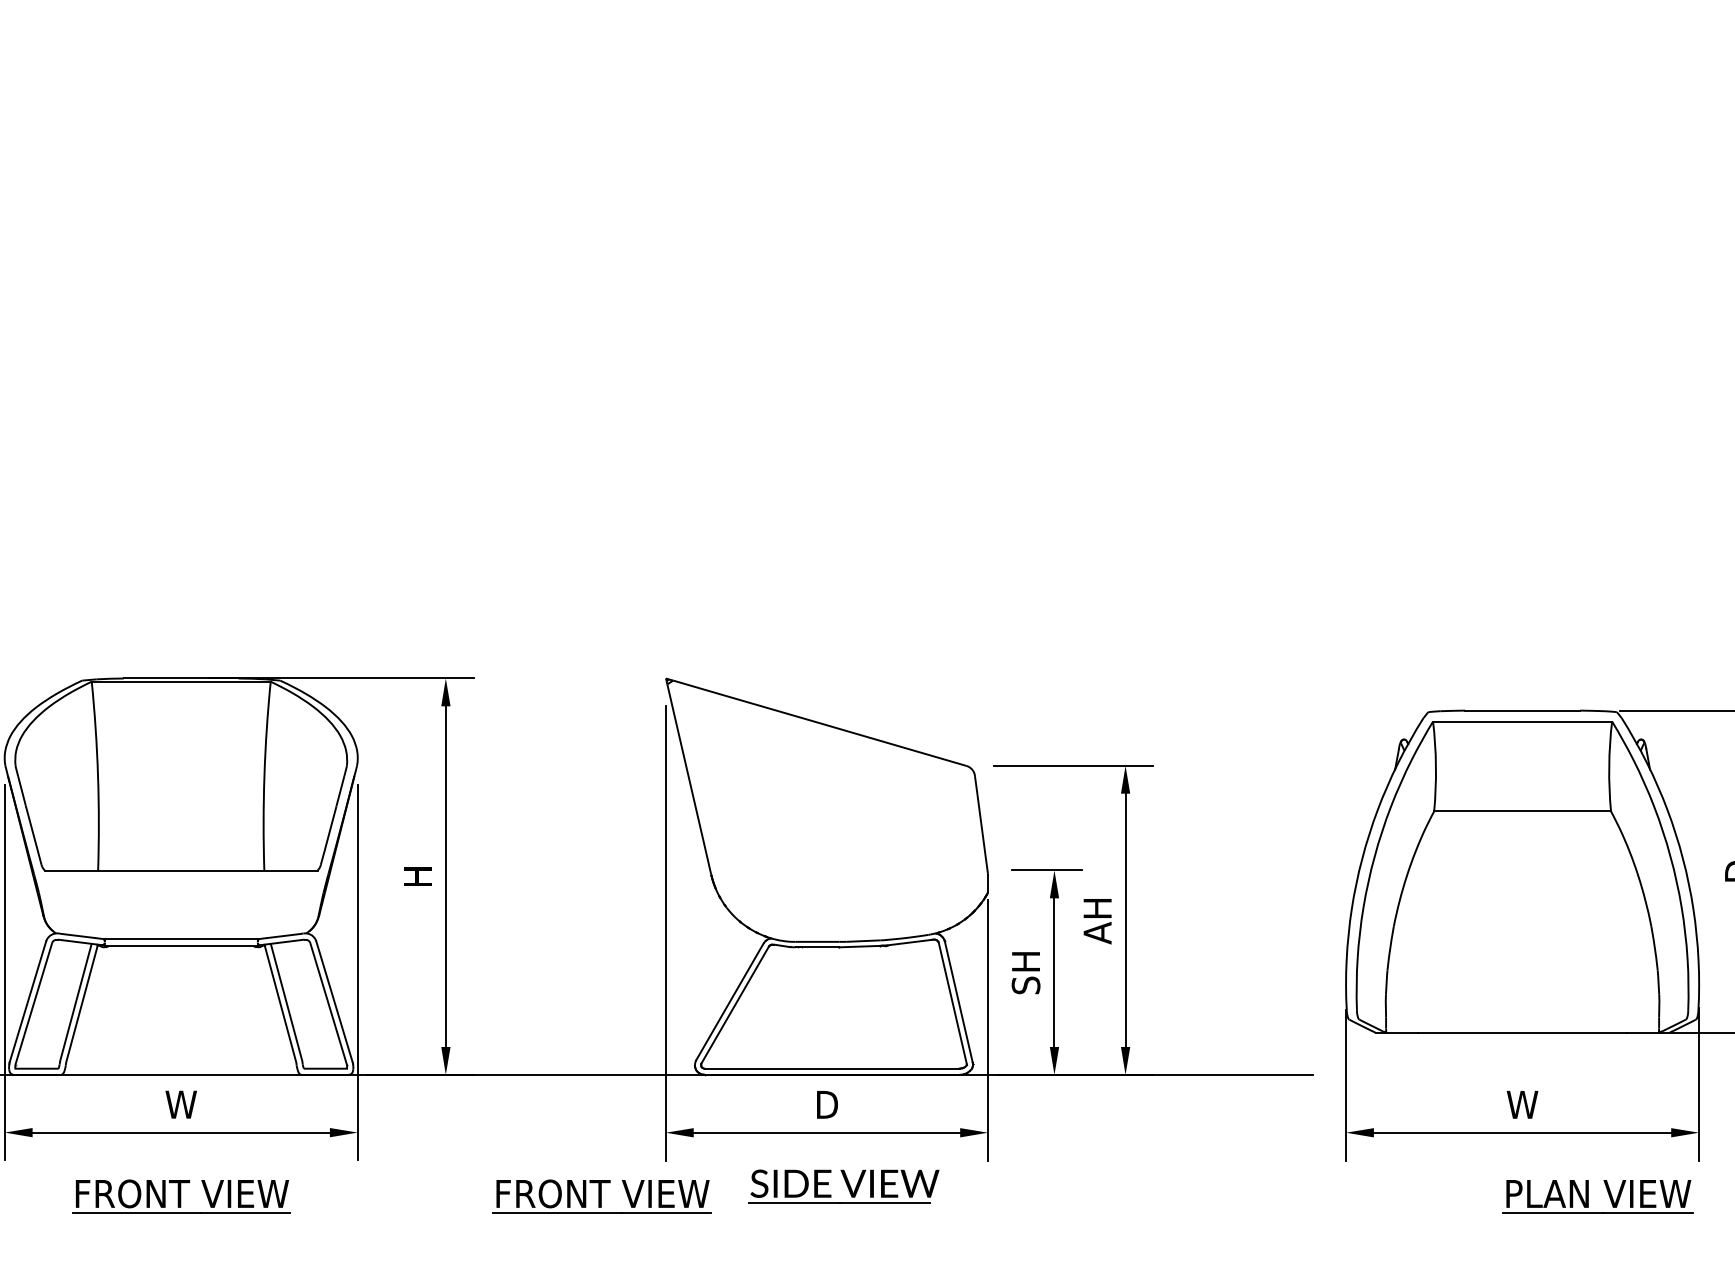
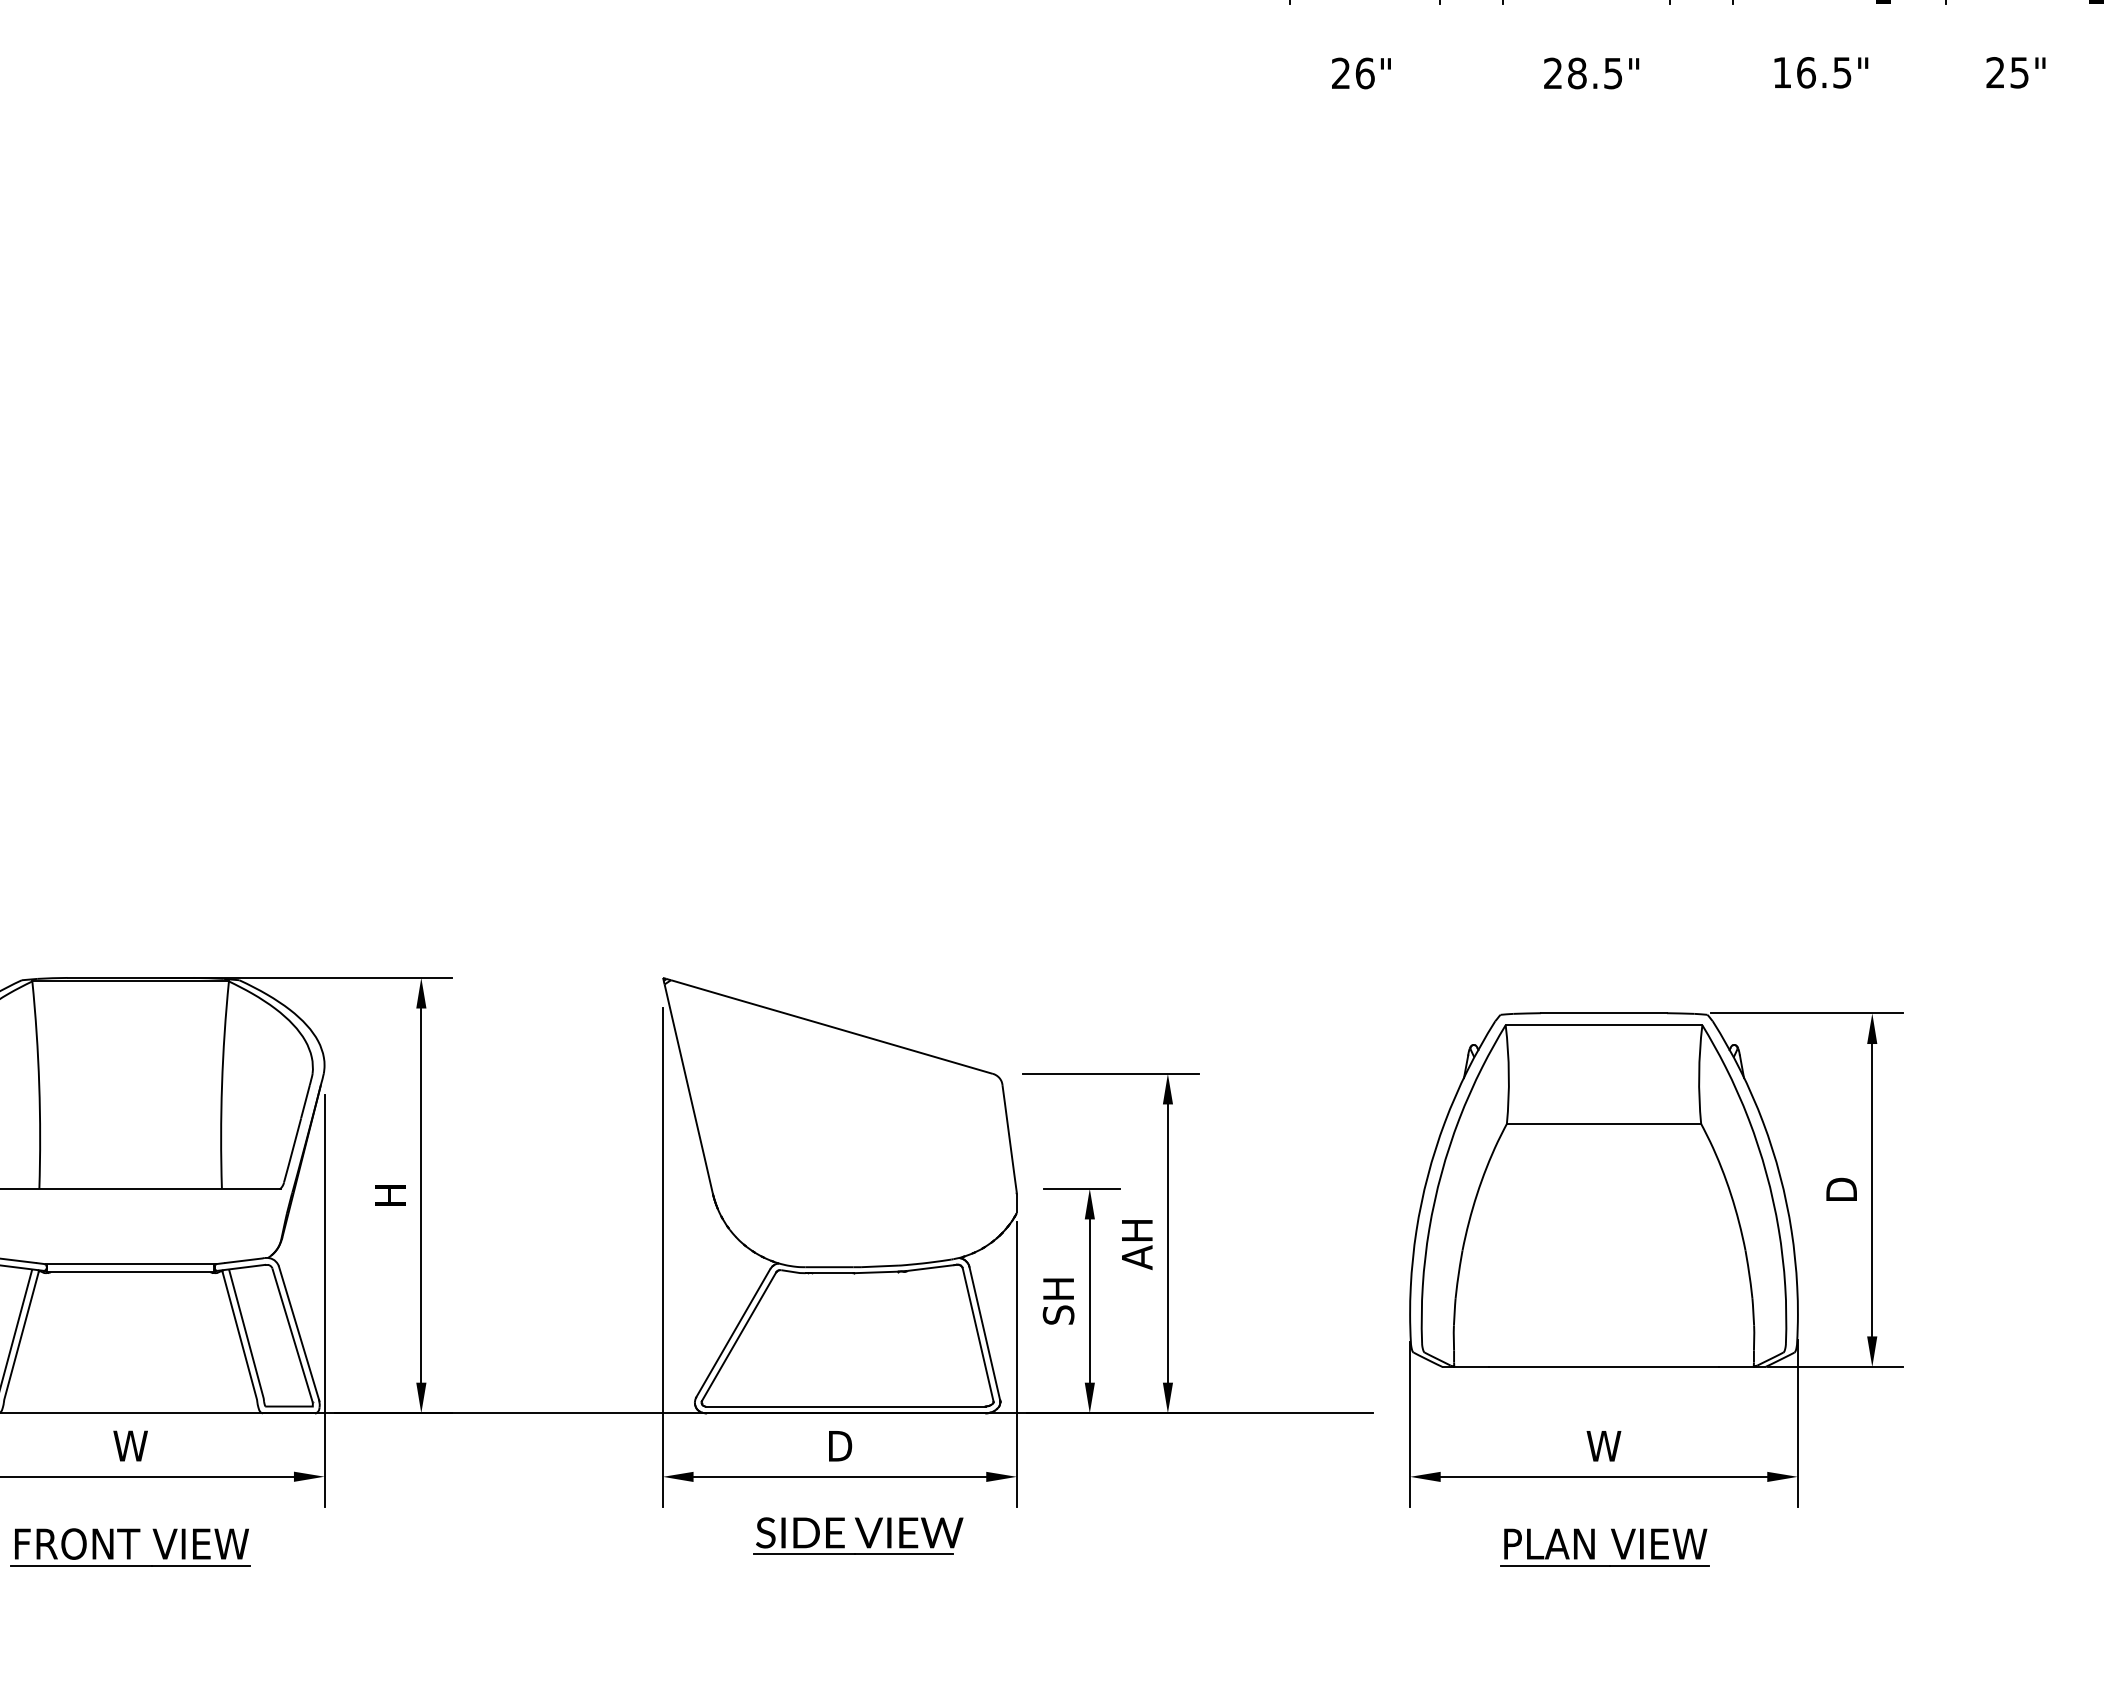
part: (601, 1197) -> (592, 1547), removed
part: (1588, 1197) -> (1594, 1547), moved

